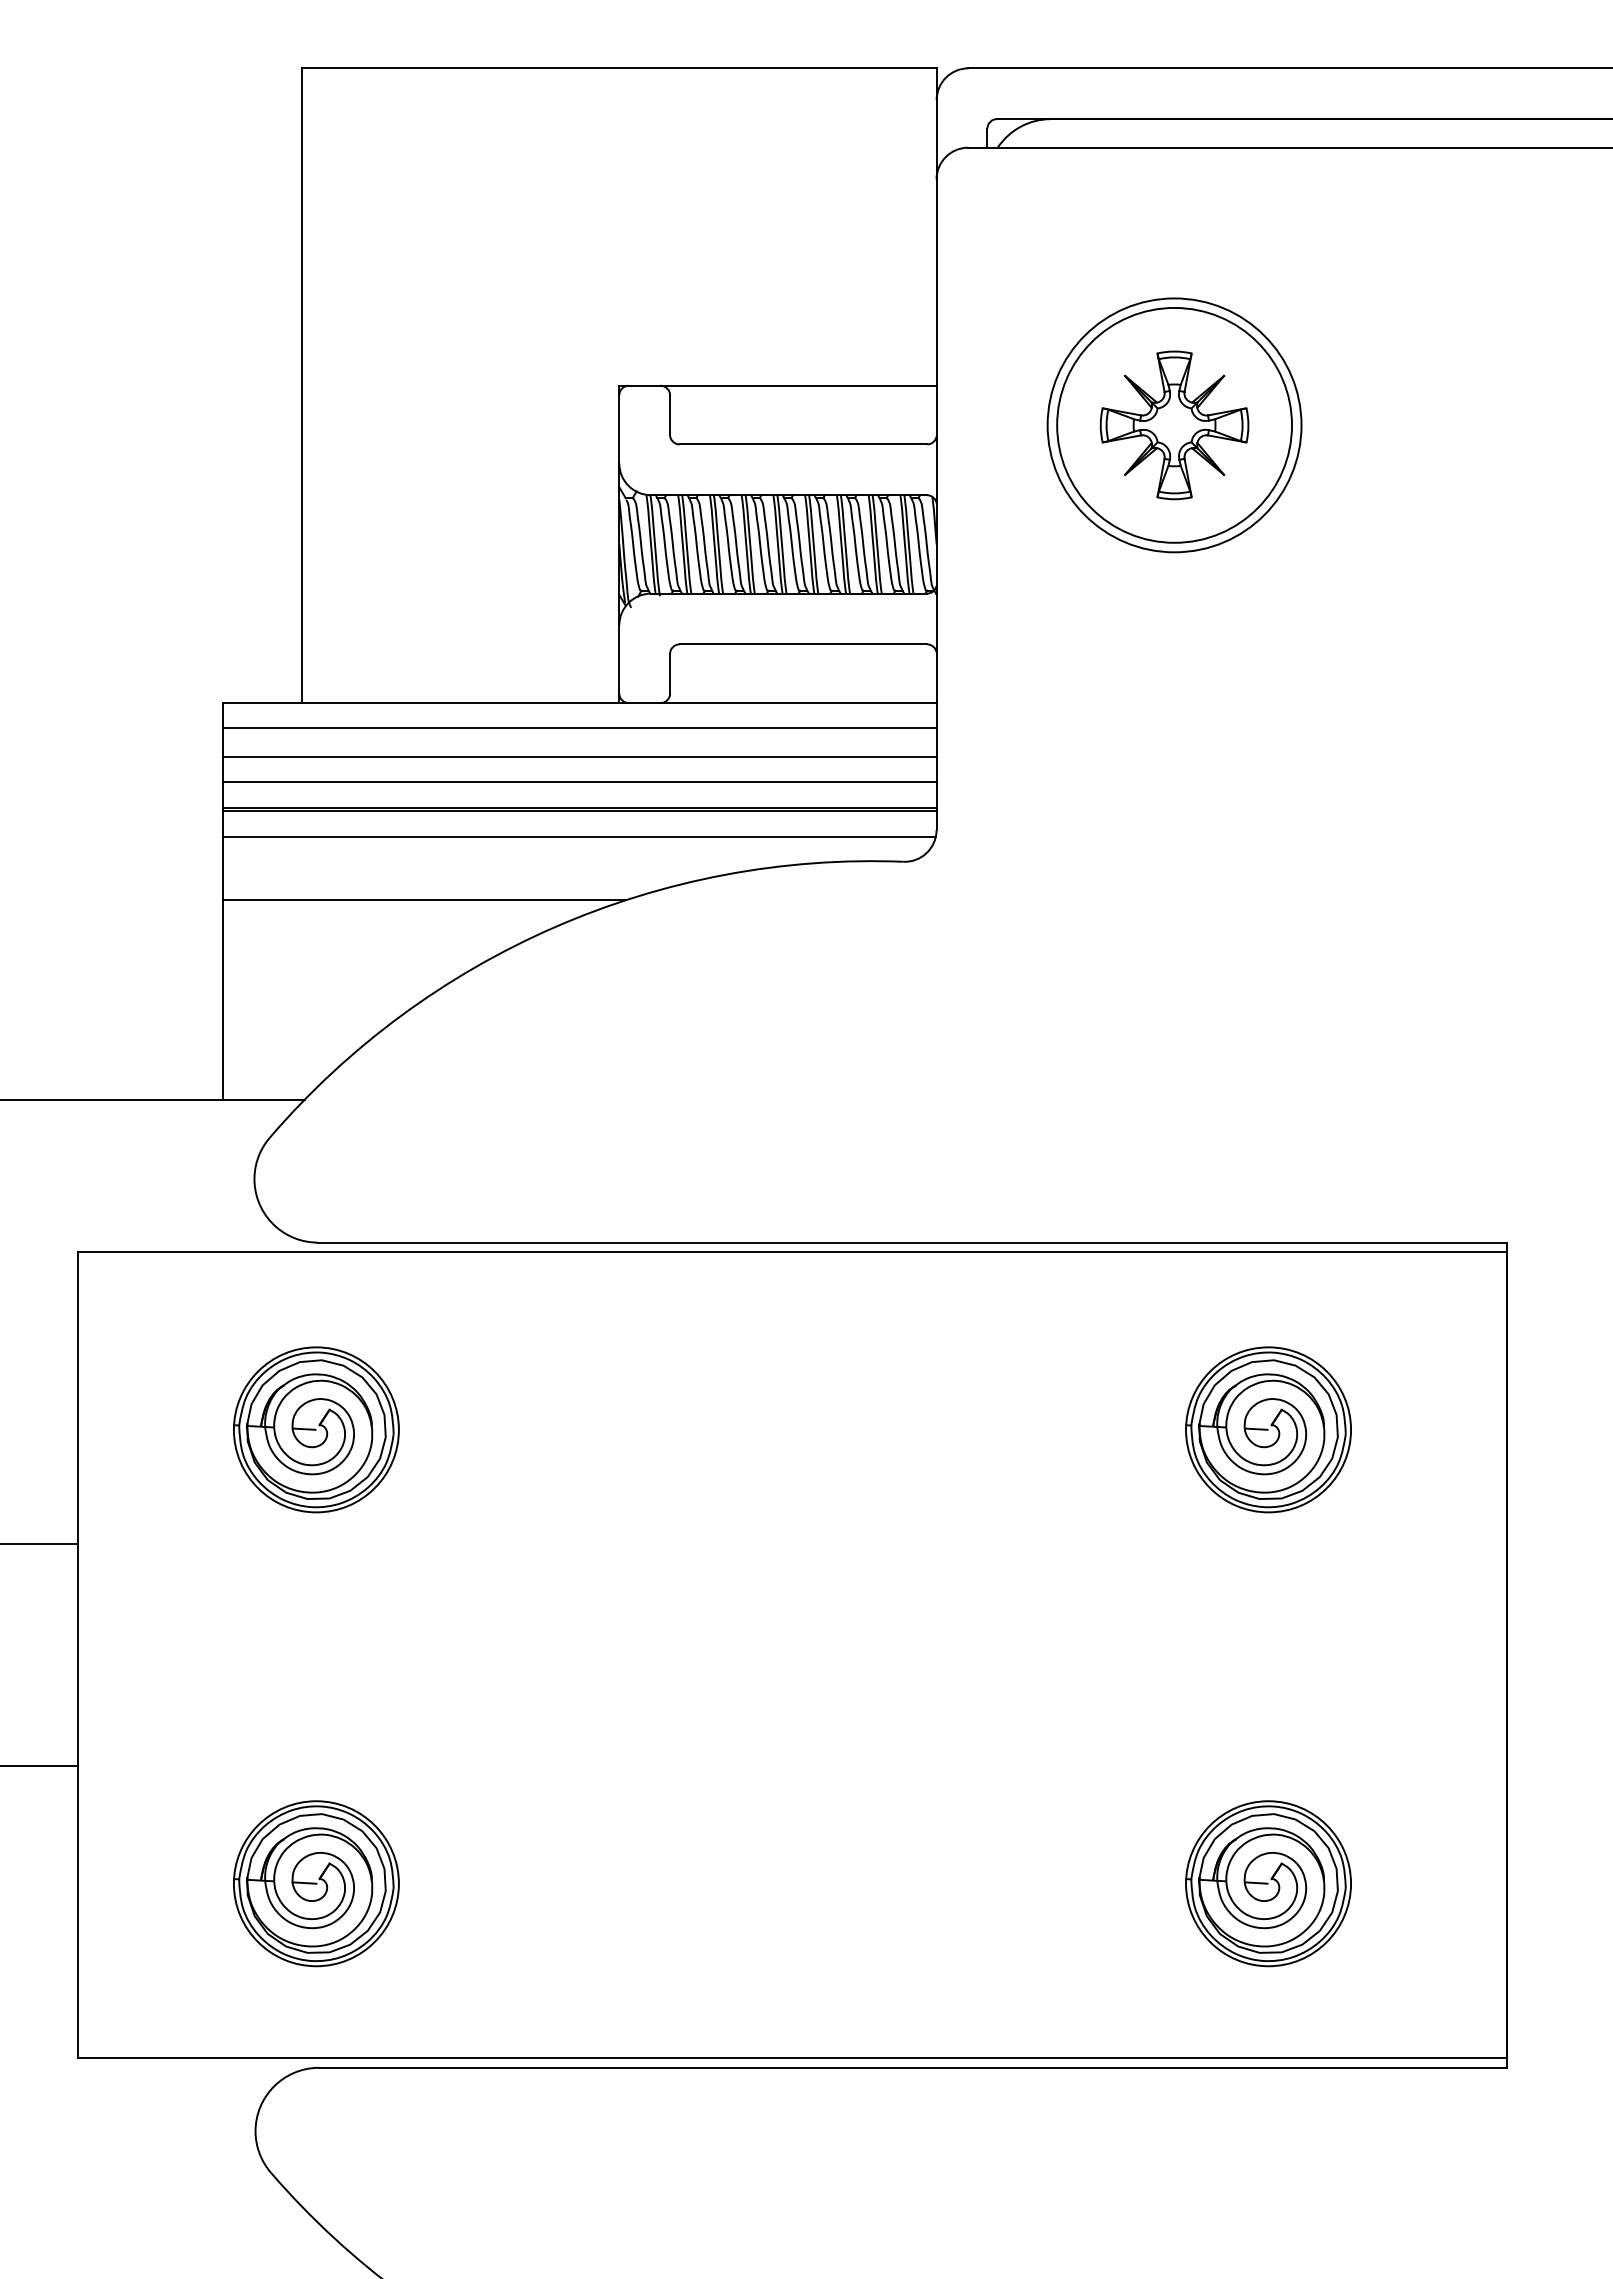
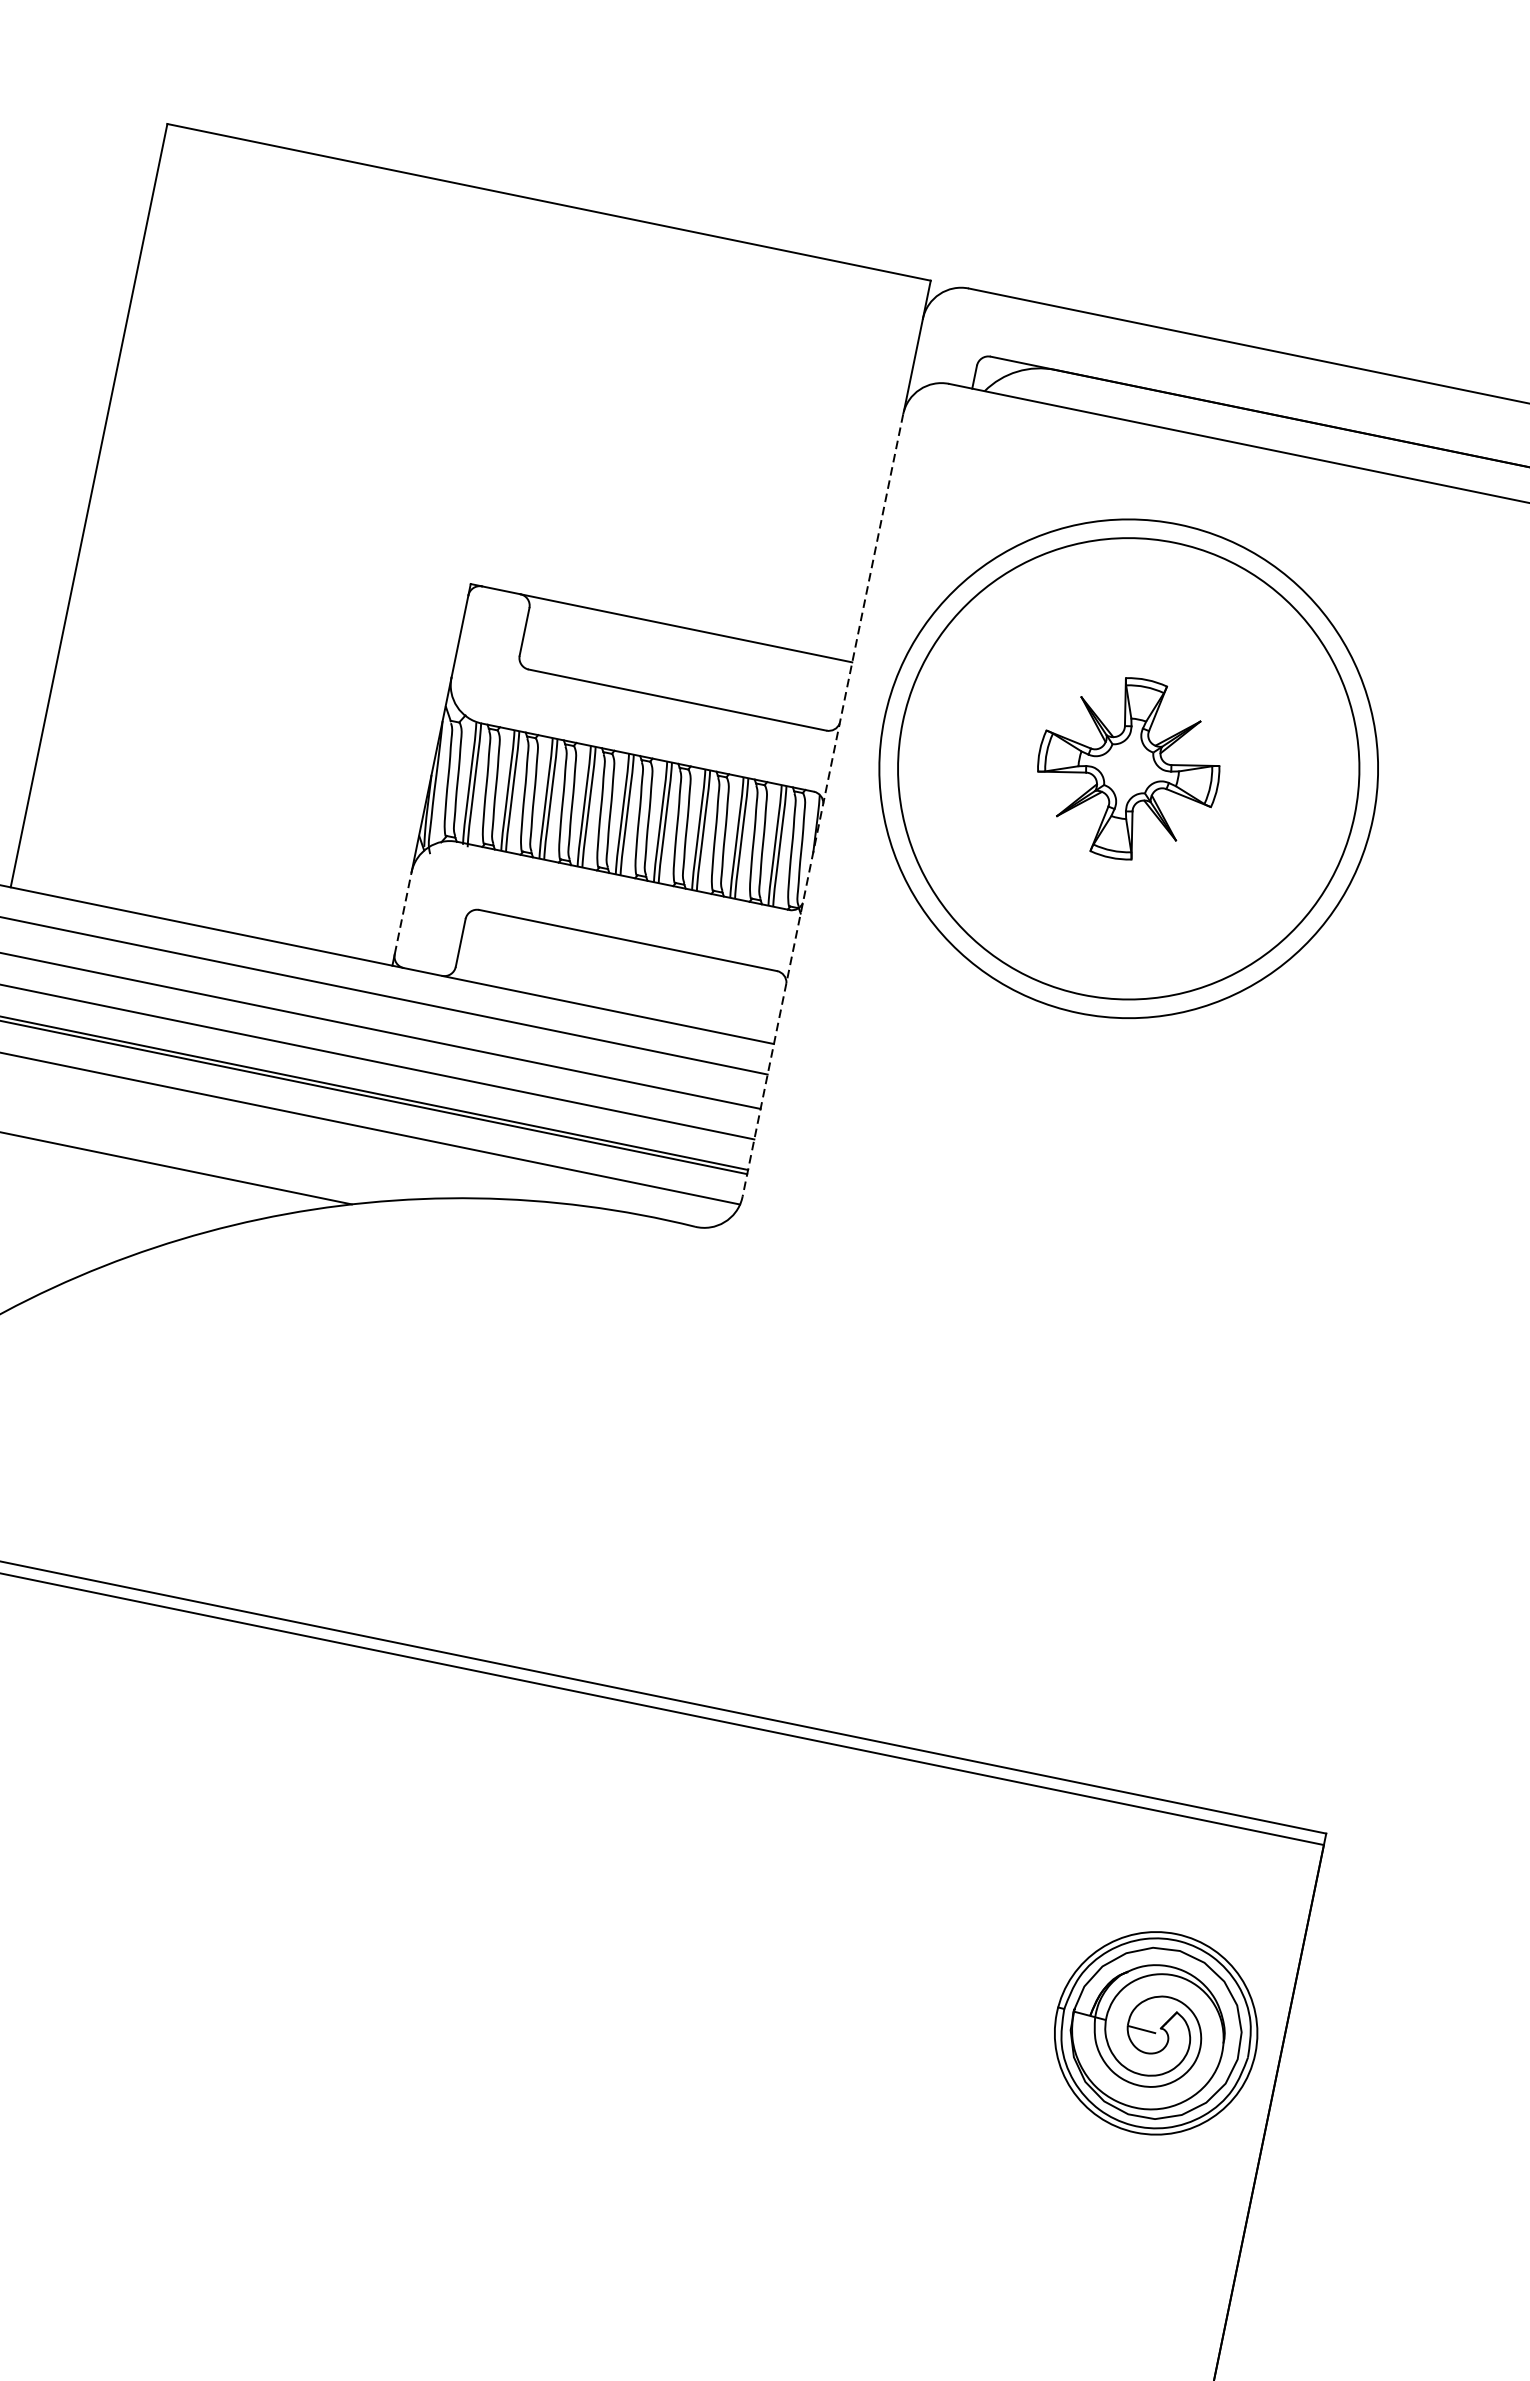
circle: (1174, 424) -> (1128, 767), size x1.6
circle: (1174, 425) -> (1128, 768), size x1.6
line: (936, 505) -> (822, 806), solid -> dashed
line: (619, 658) -> (403, 912), solid -> dashed
part: (1268, 1429) -> (1156, 2032), moved

